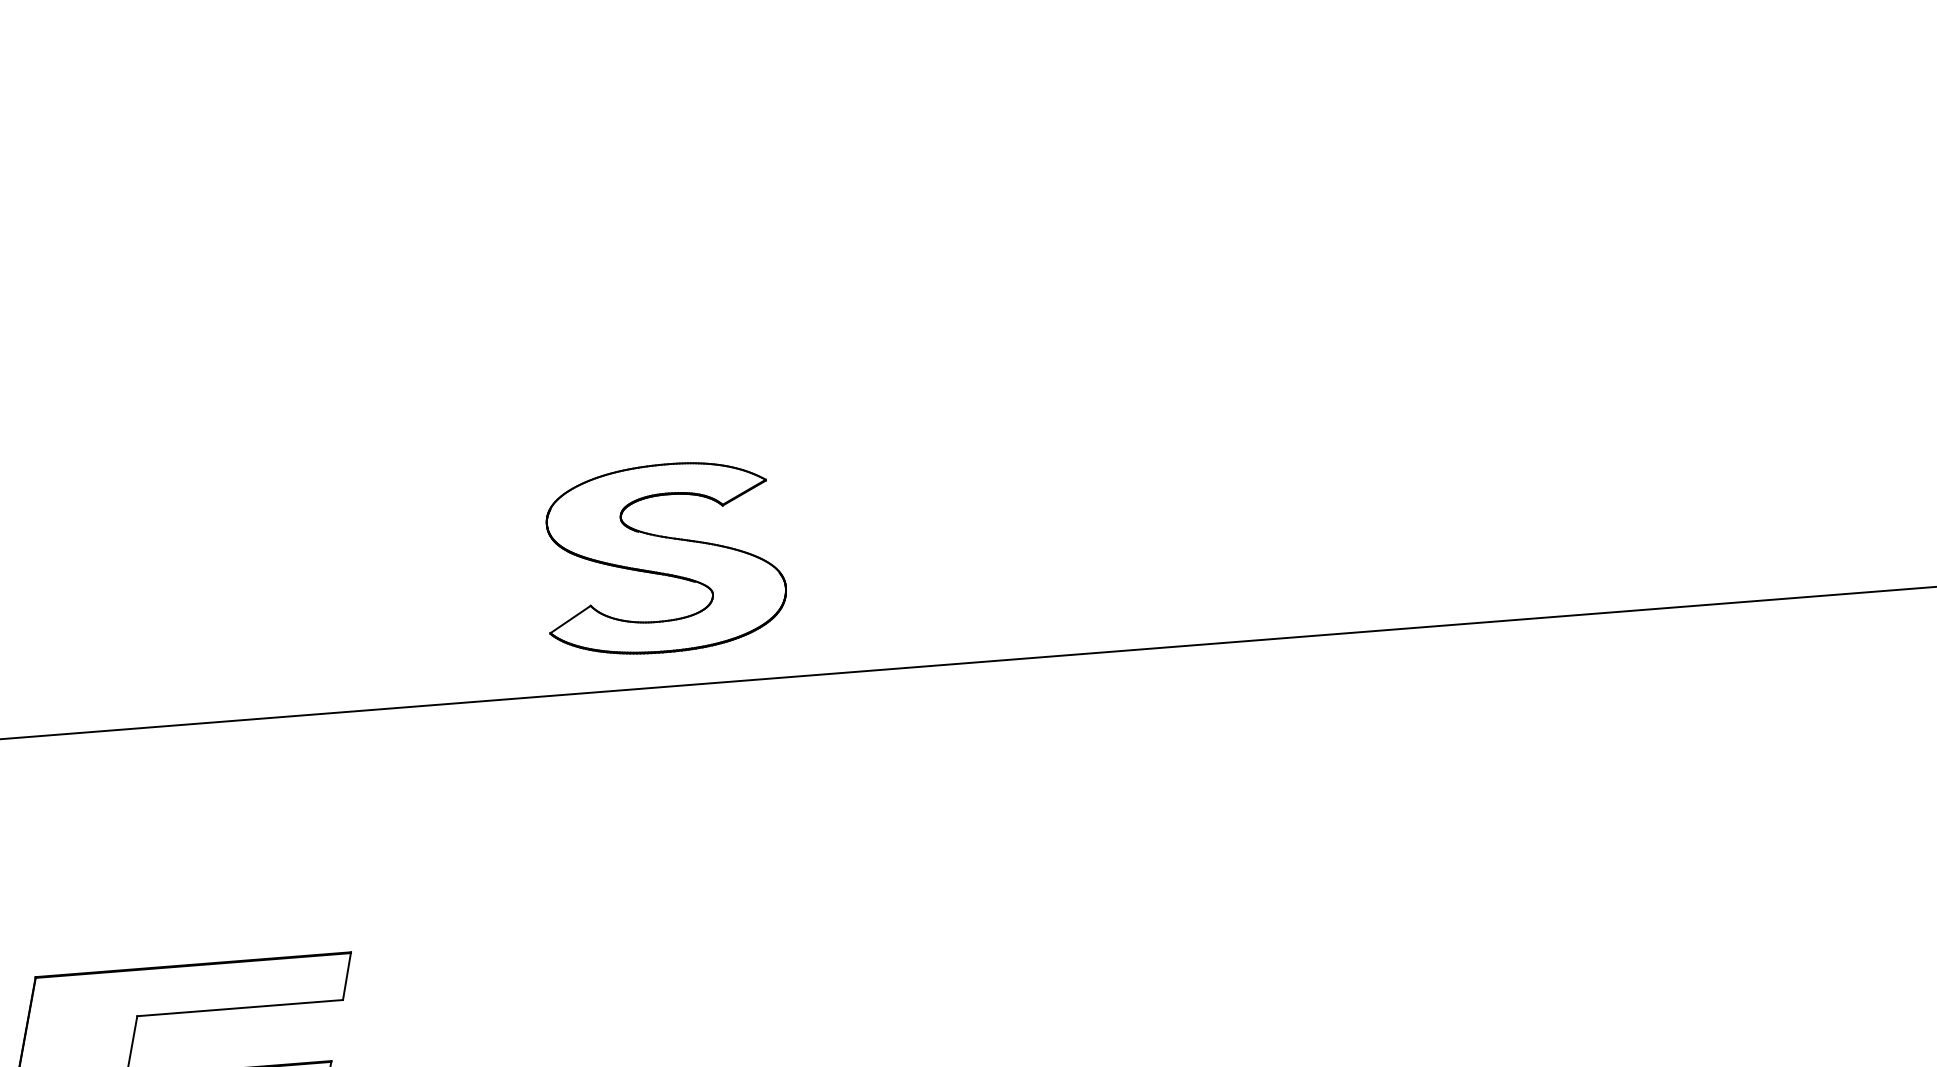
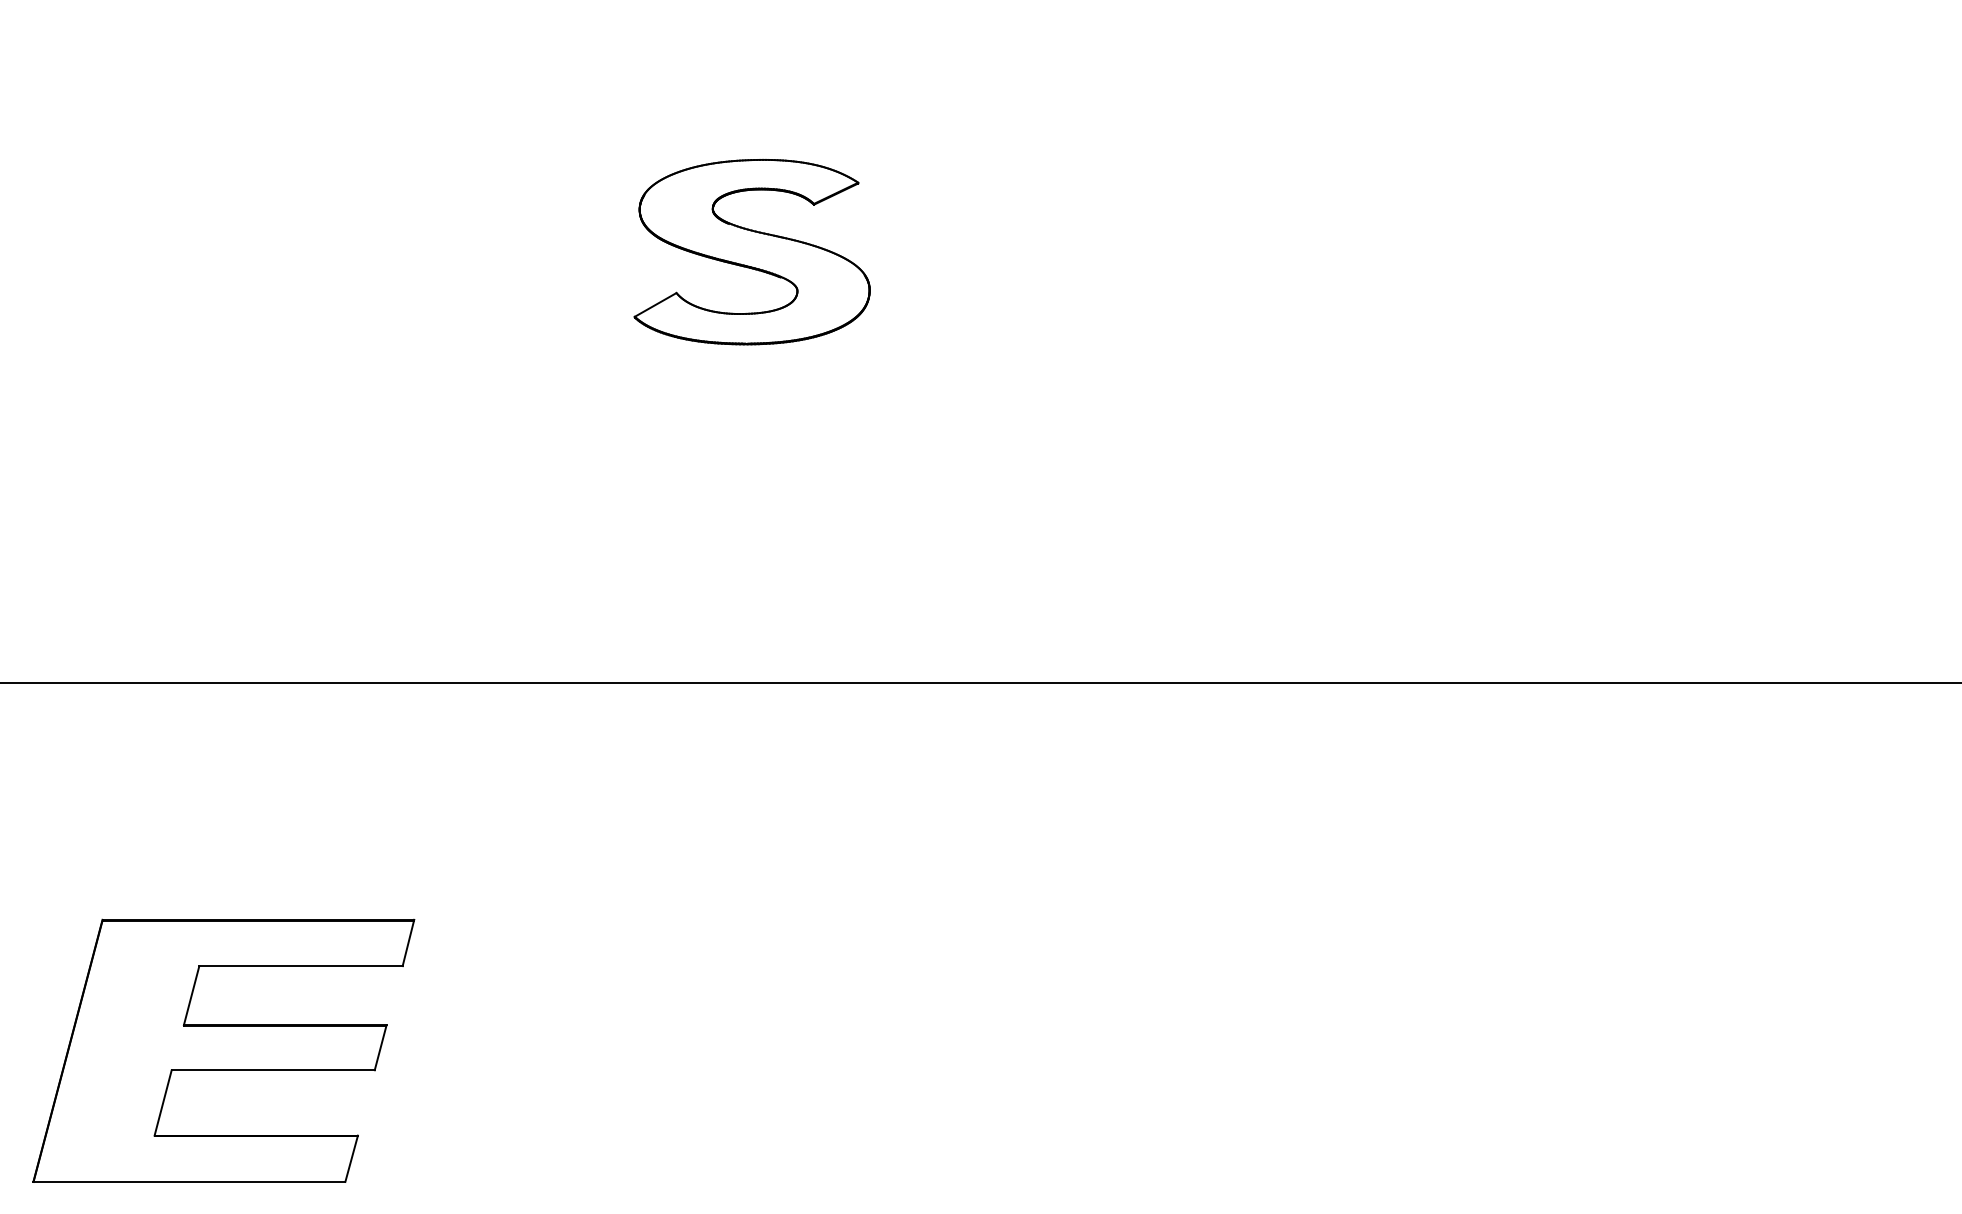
part: (663, 558) -> (751, 252), moved

